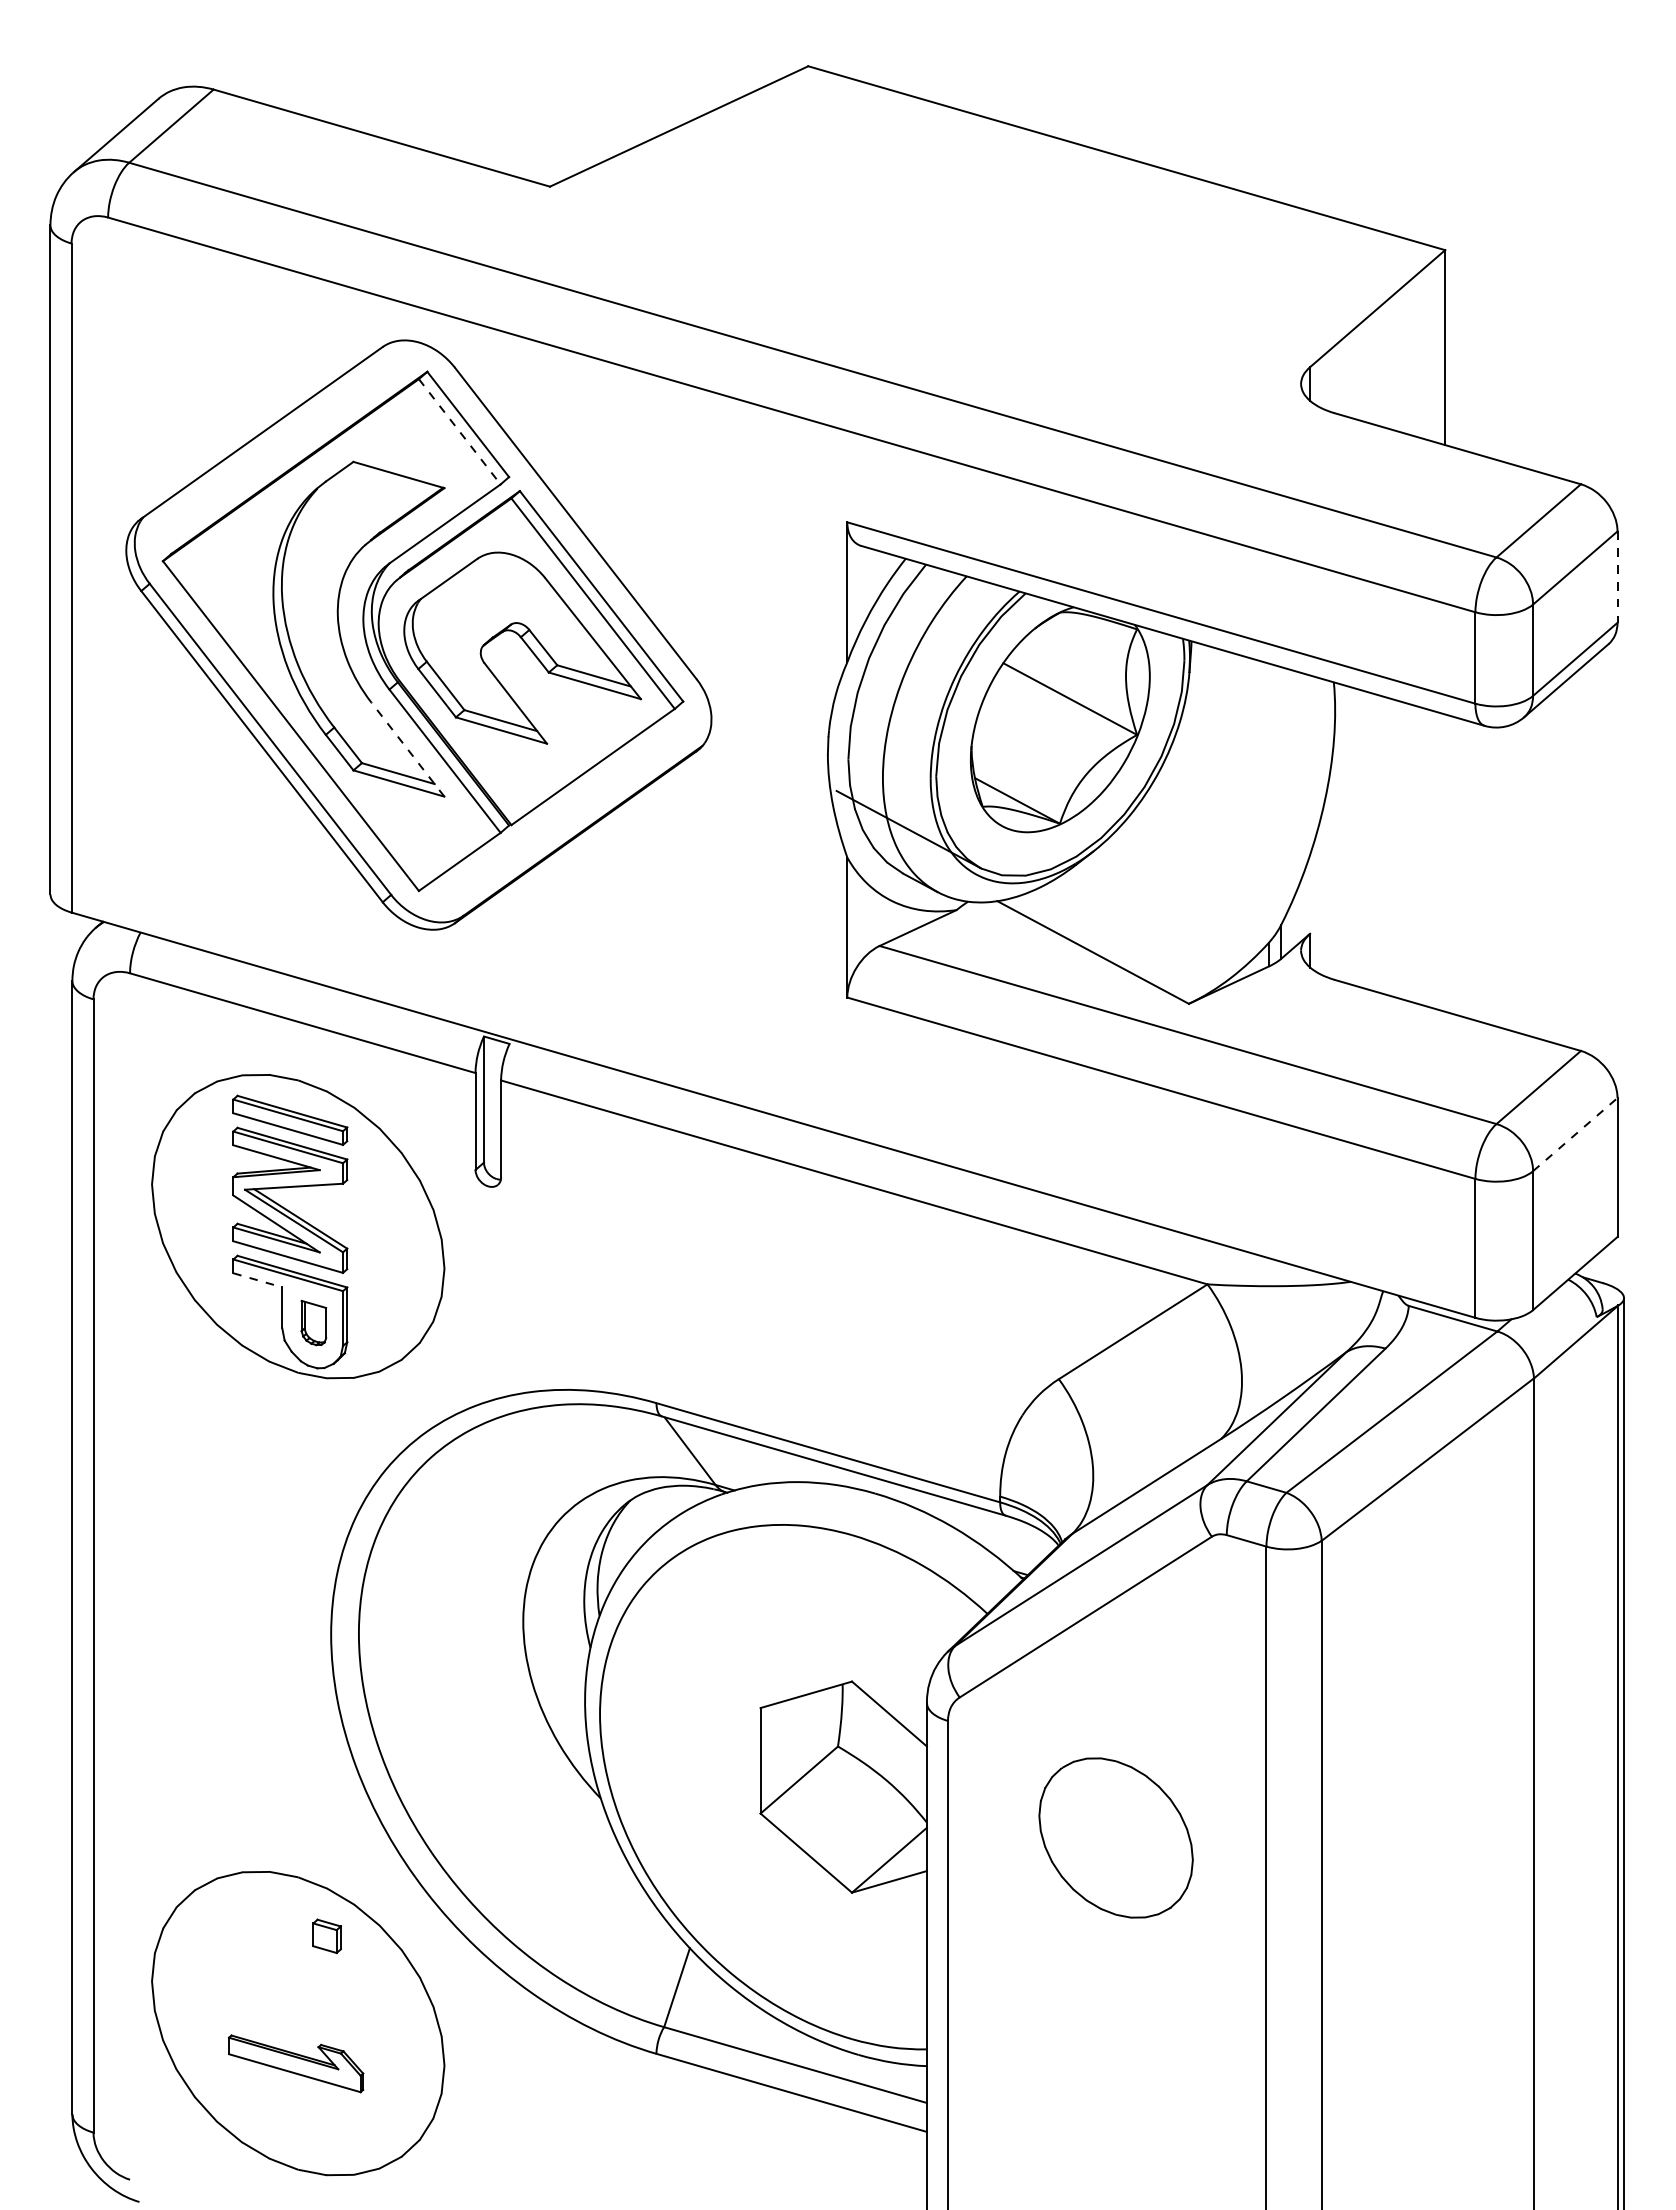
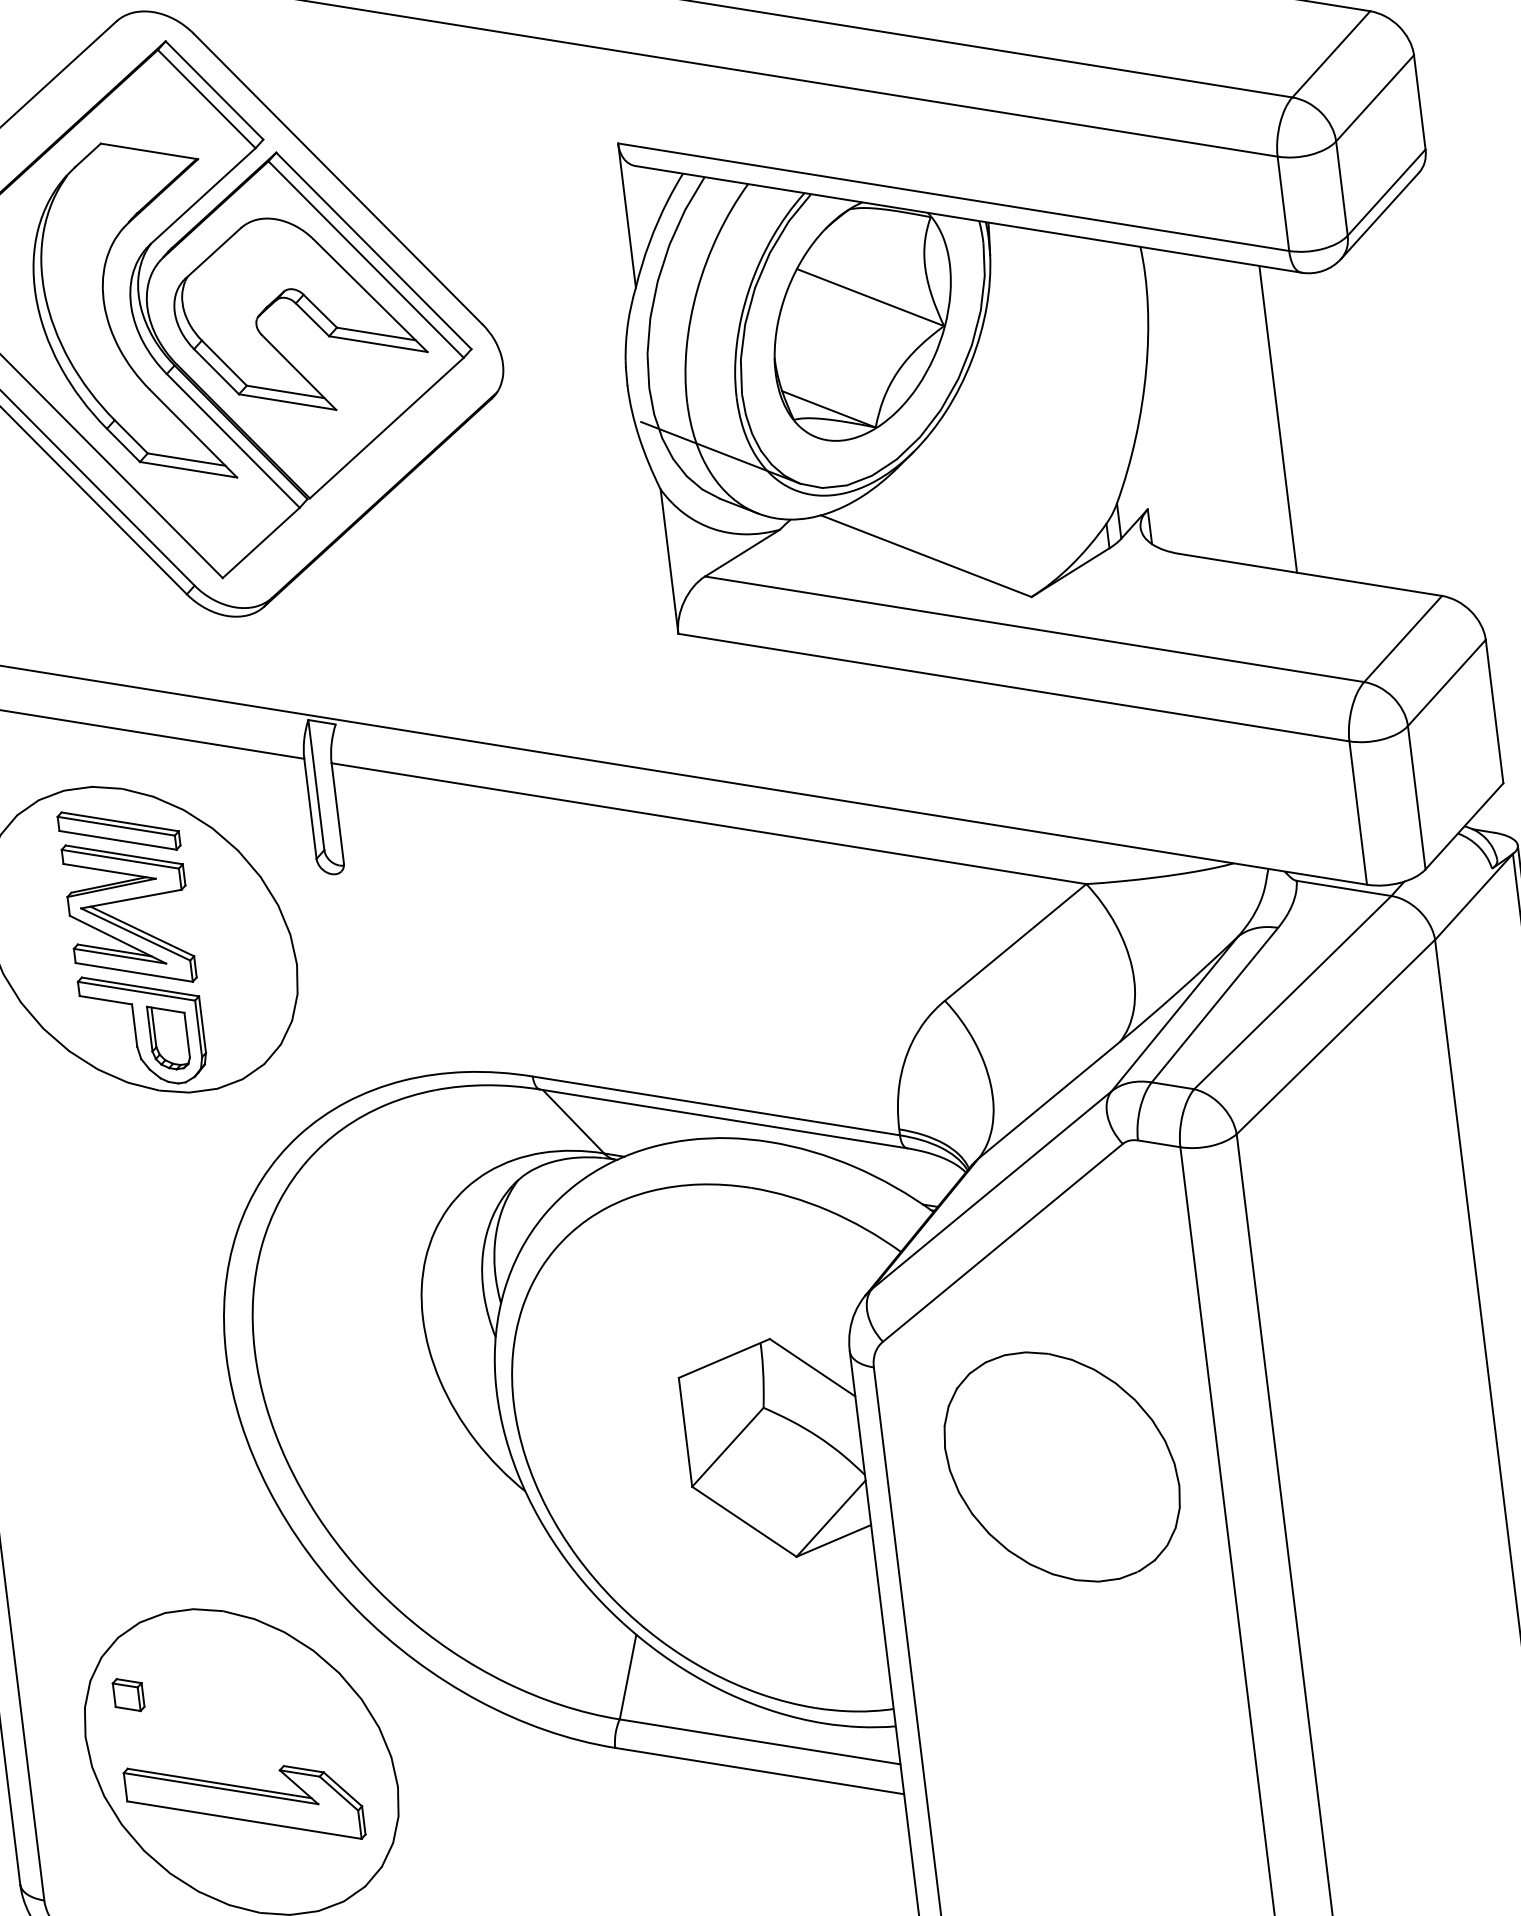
line: (459, 431) -> (206, 98), dashed -> solid
line: (1617, 577) -> (1419, 102), dashed -> solid
line: (407, 749) -> (193, 433), dashed -> solid
line: (1445, 862) -> (1278, 418), added
line: (1575, 1134) -> (1447, 682), dashed -> solid
line: (258, 1280) -> (106, 1000), dashed -> solid
part: (313, 1322) -> (168, 1036), size x1.43
part: (1115, 1837) -> (1061, 1466), size x1.43
part: (326, 1936) -> (128, 1695), moved
part: (295, 2063) -> (243, 1803), size x1.67

